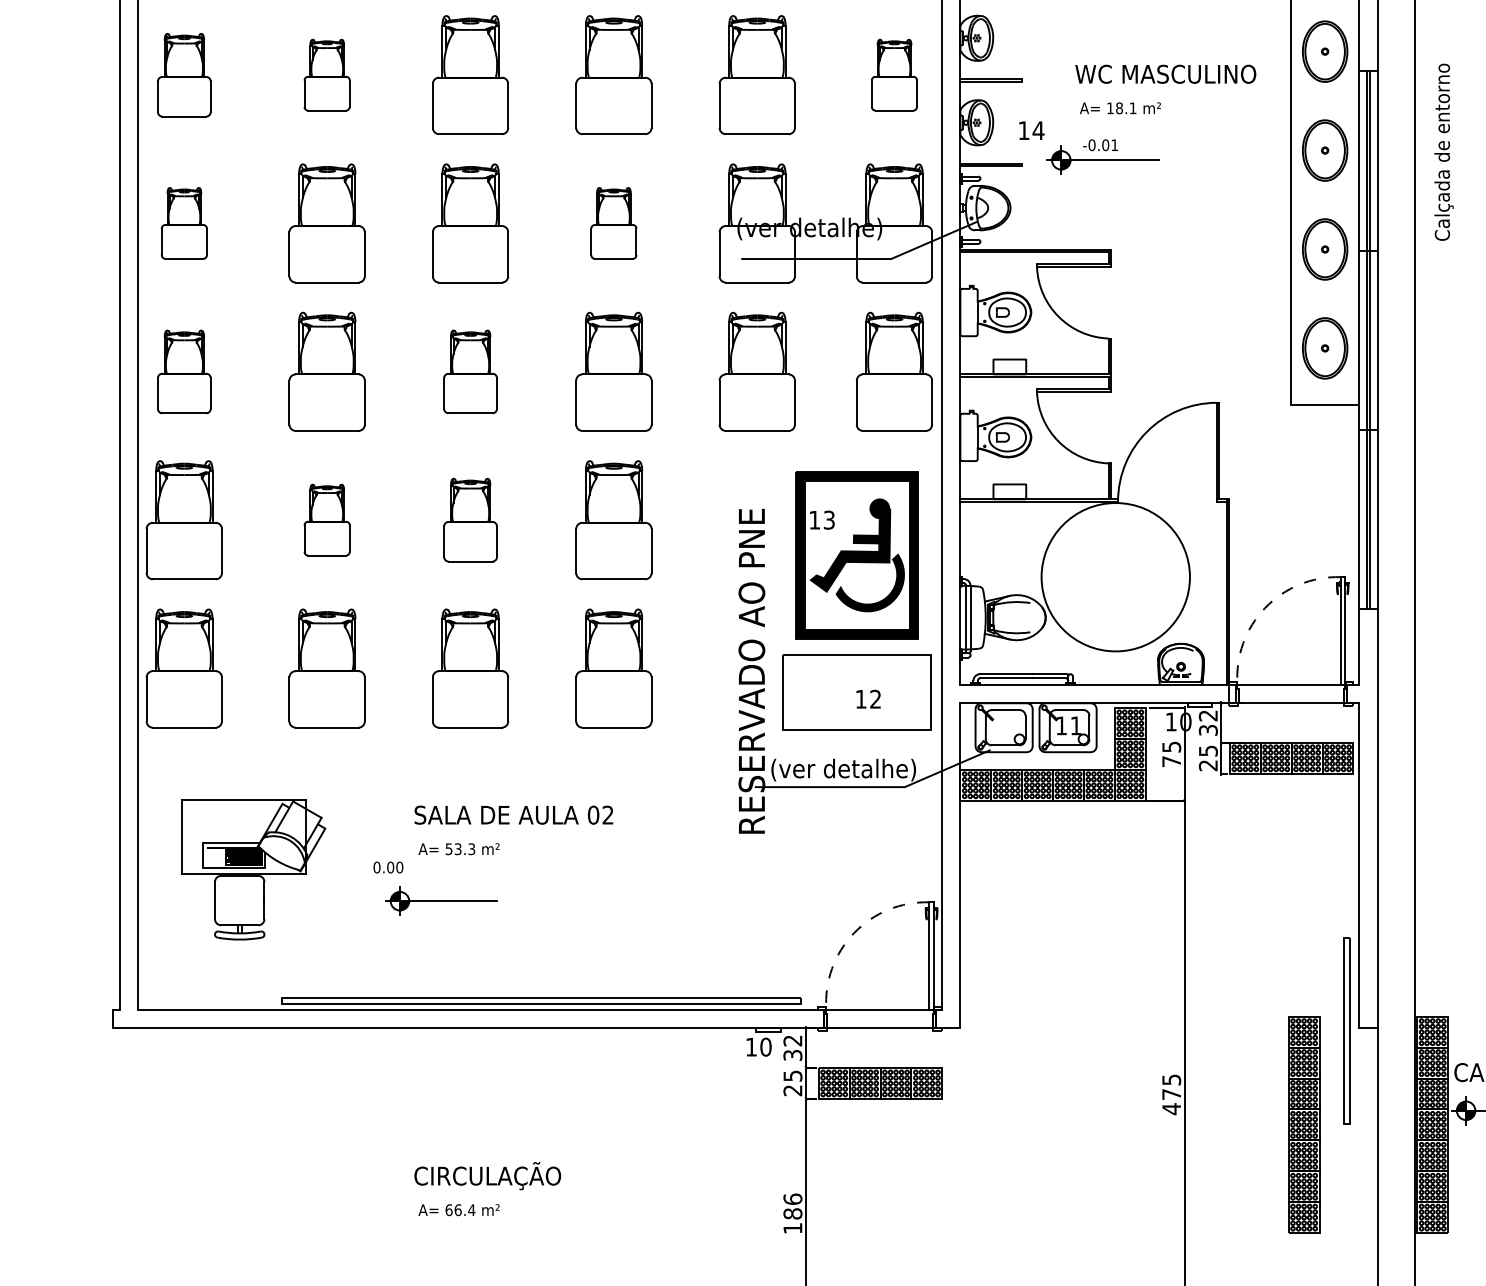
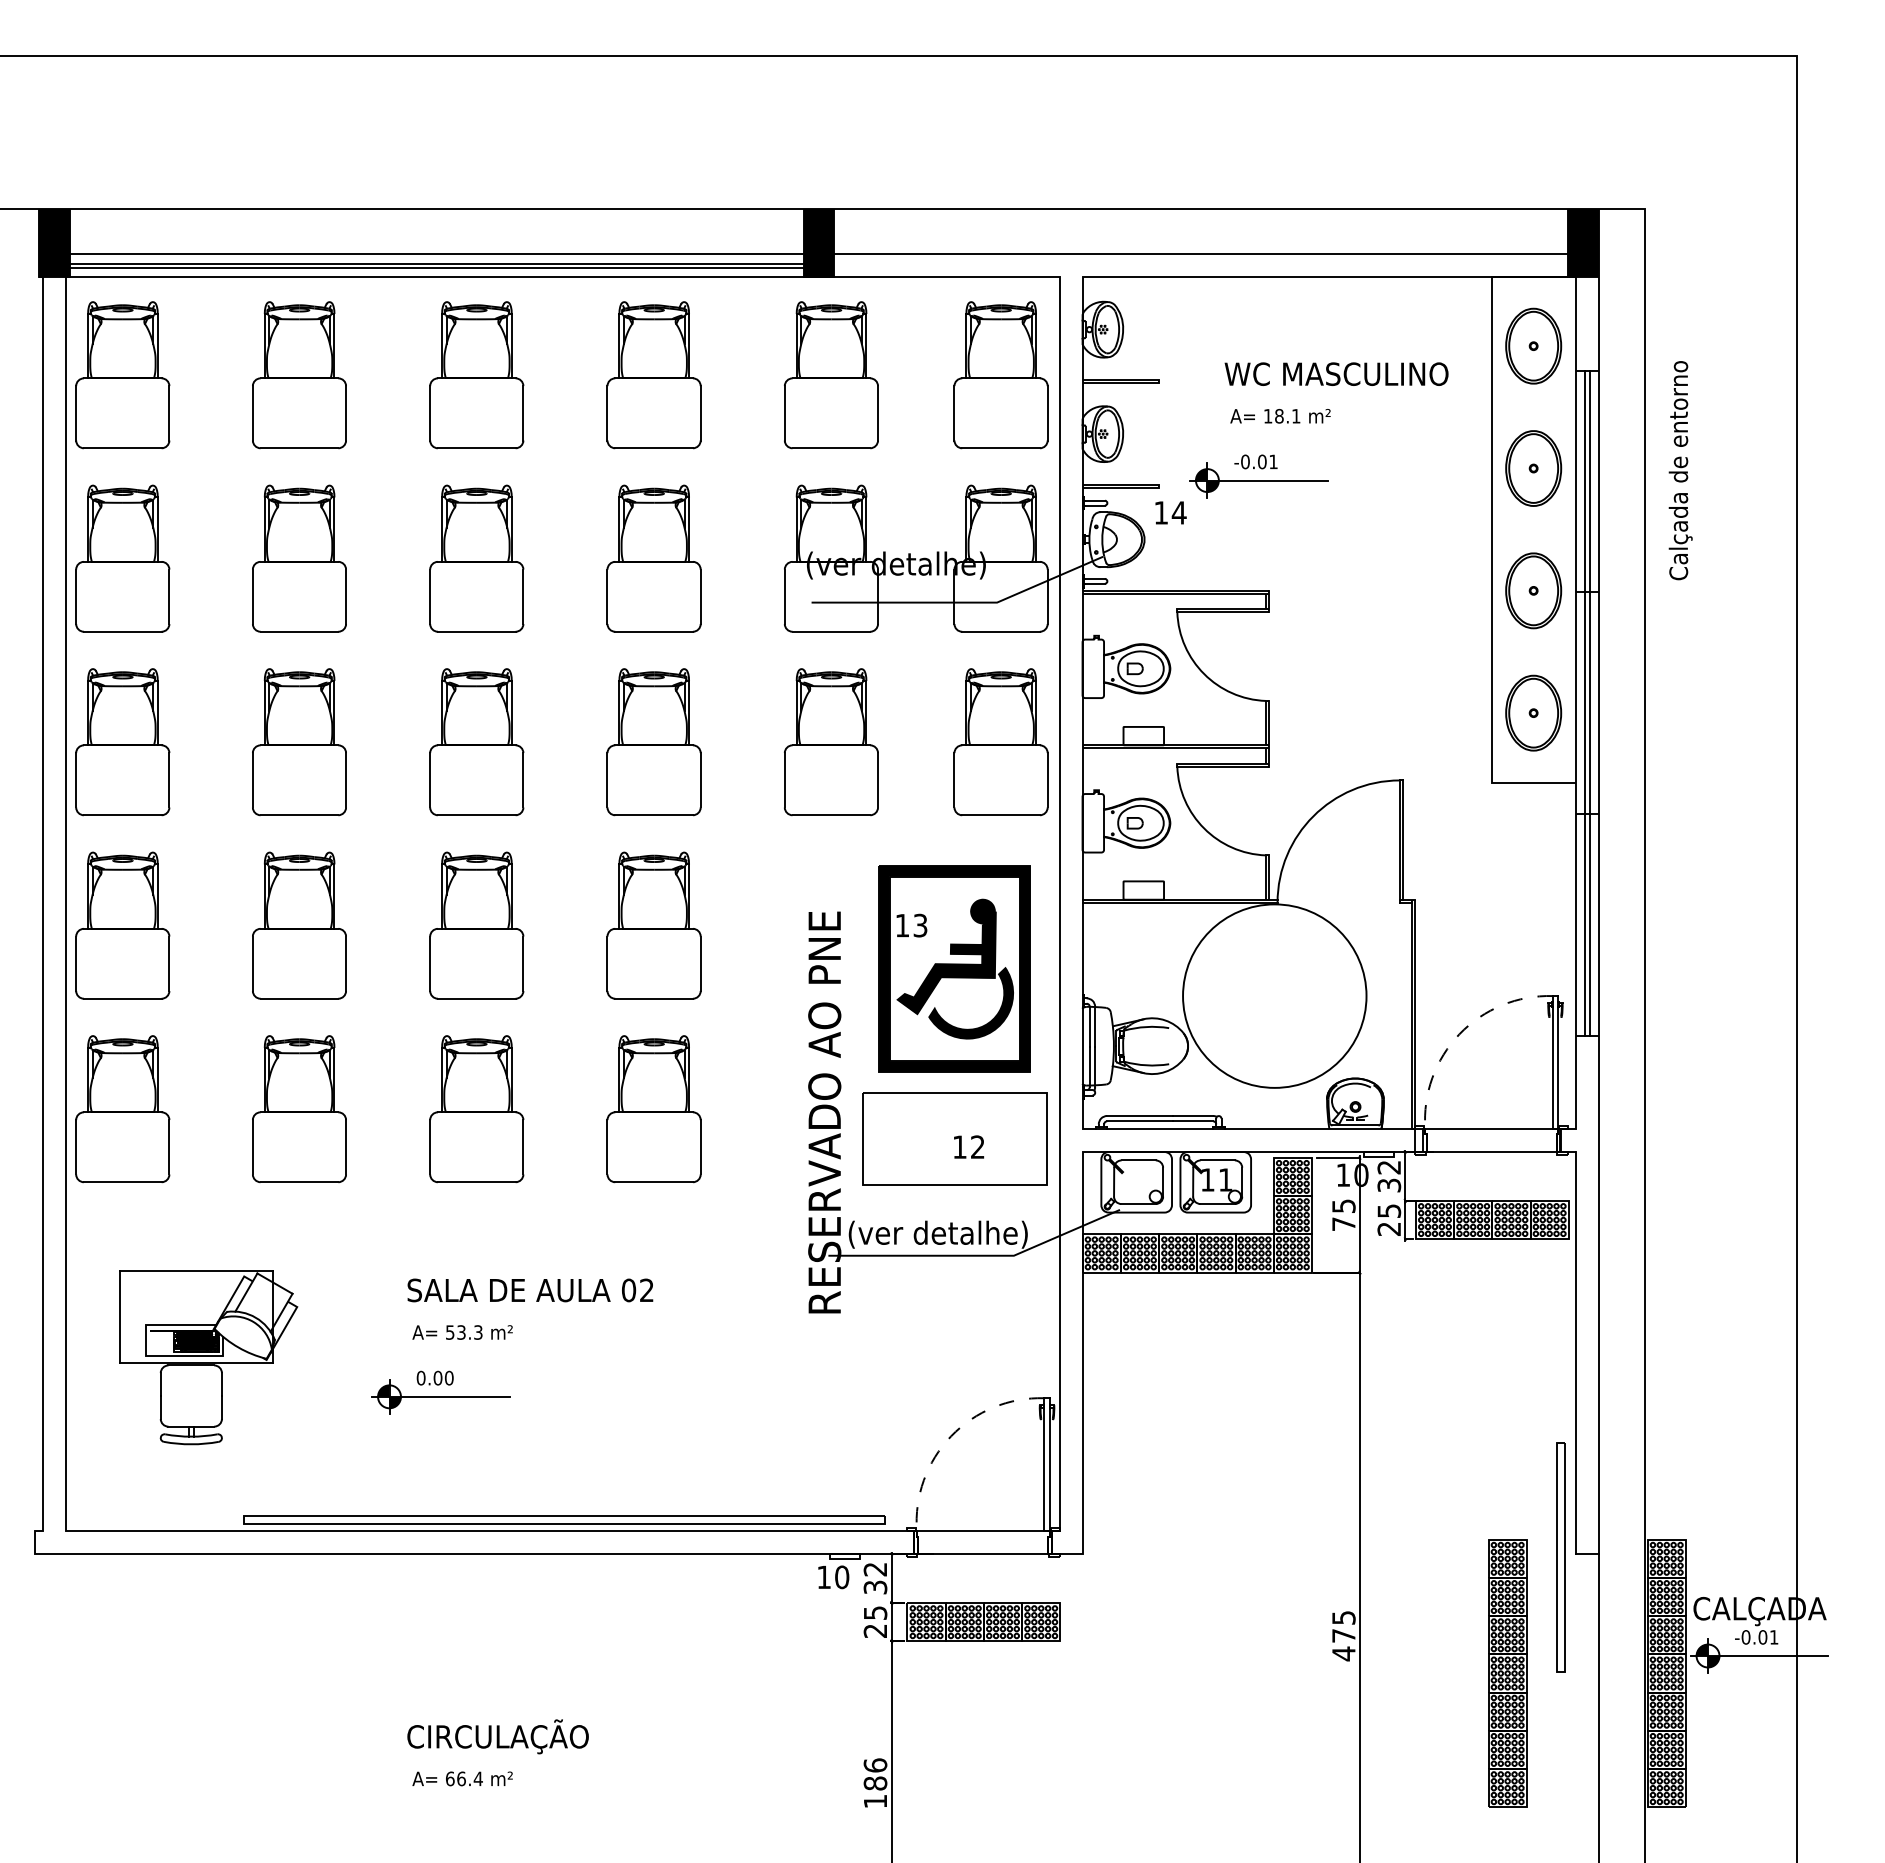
part: (184, 75) -> (122, 375), size x1.43
part: (327, 75) -> (299, 375), size x1.67
part: (894, 75) -> (1000, 375), size x1.67
text: (1031, 130) -> (1170, 512), moved
part: (184, 223) -> (122, 558), size x1.67
part: (613, 223) -> (653, 558), size x1.67
part: (184, 372) -> (122, 742), size x1.43
part: (470, 372) -> (476, 742), size x1.43
part: (327, 520) -> (299, 925), size x1.67
part: (470, 520) -> (476, 925), size x1.43
text: (387, 866) -> (434, 1377), moved

